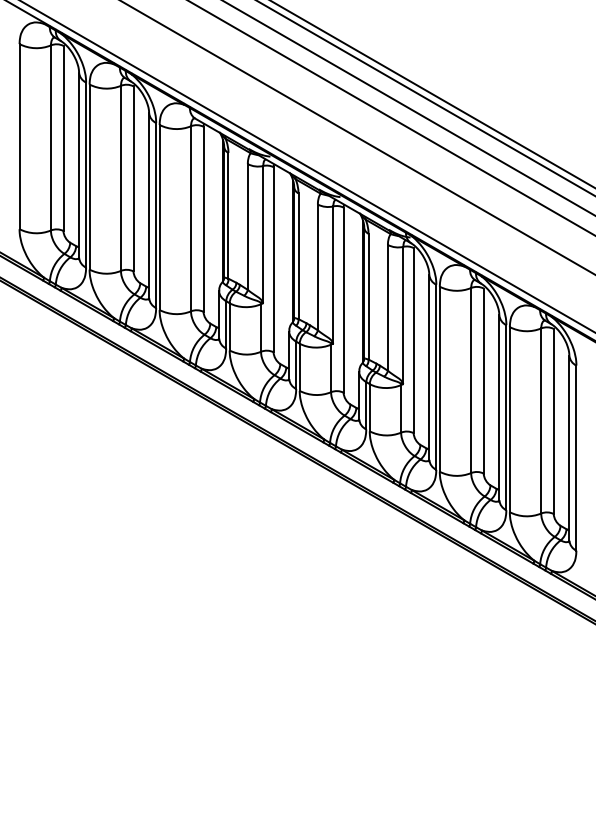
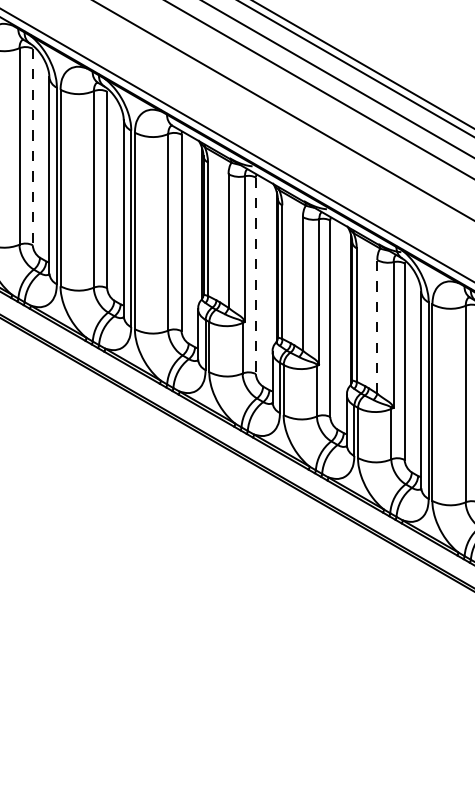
line: (63, 138) -> (32, 147), solid -> dashed
line: (273, 259) -> (255, 275), solid -> dashed
line: (387, 307) -> (376, 326), solid -> dashed

